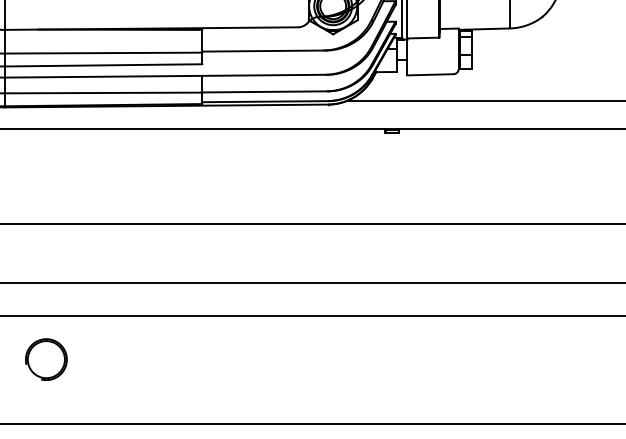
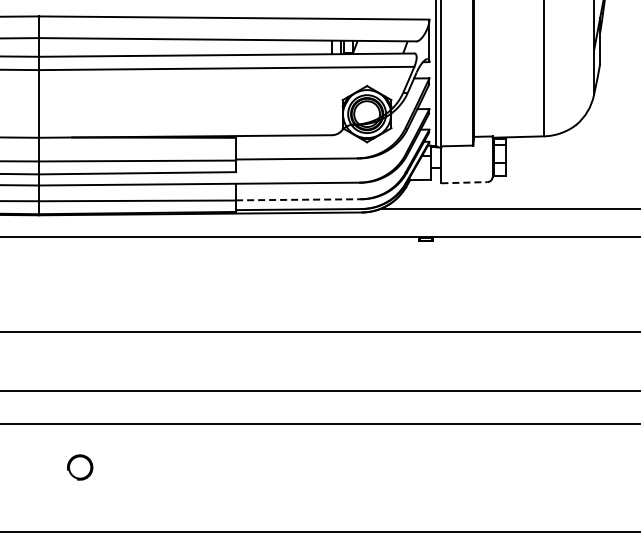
line: (430, 74) -> (464, 182), solid -> dashed
line: (265, 91) -> (299, 199), solid -> dashed
part: (45, 359) -> (79, 467), size x0.6

